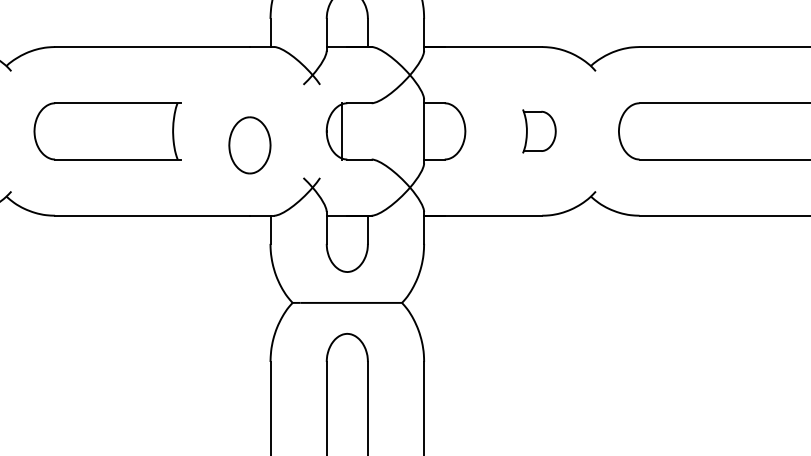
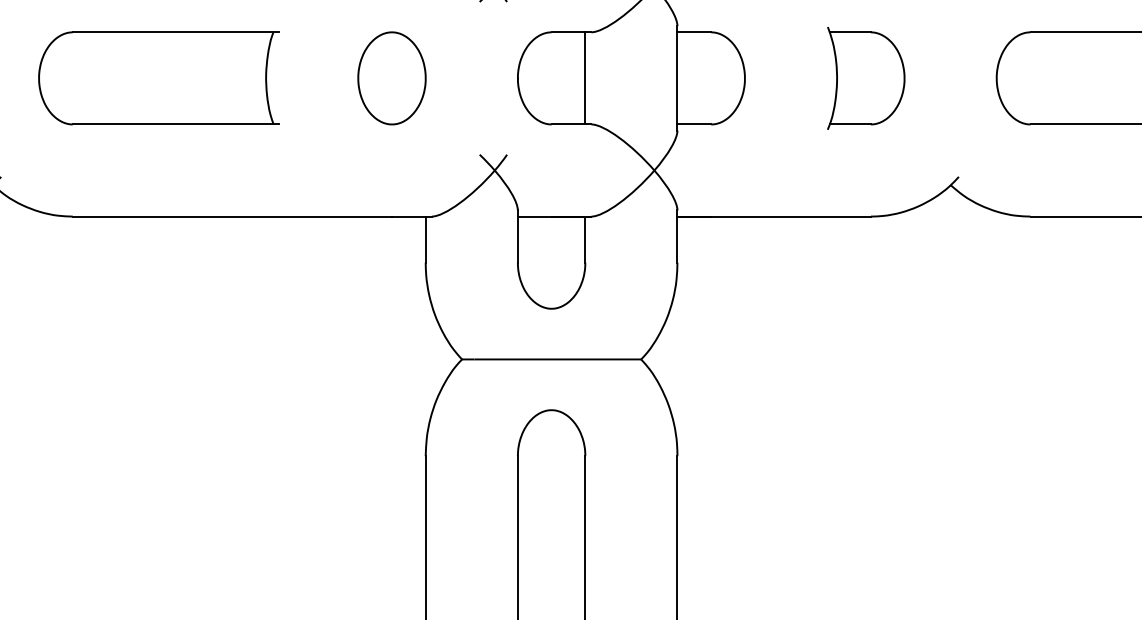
line: (341, 131) -> (584, 78), moved
part: (539, 131) -> (866, 78), size x1.43
part: (249, 145) -> (391, 78), moved

